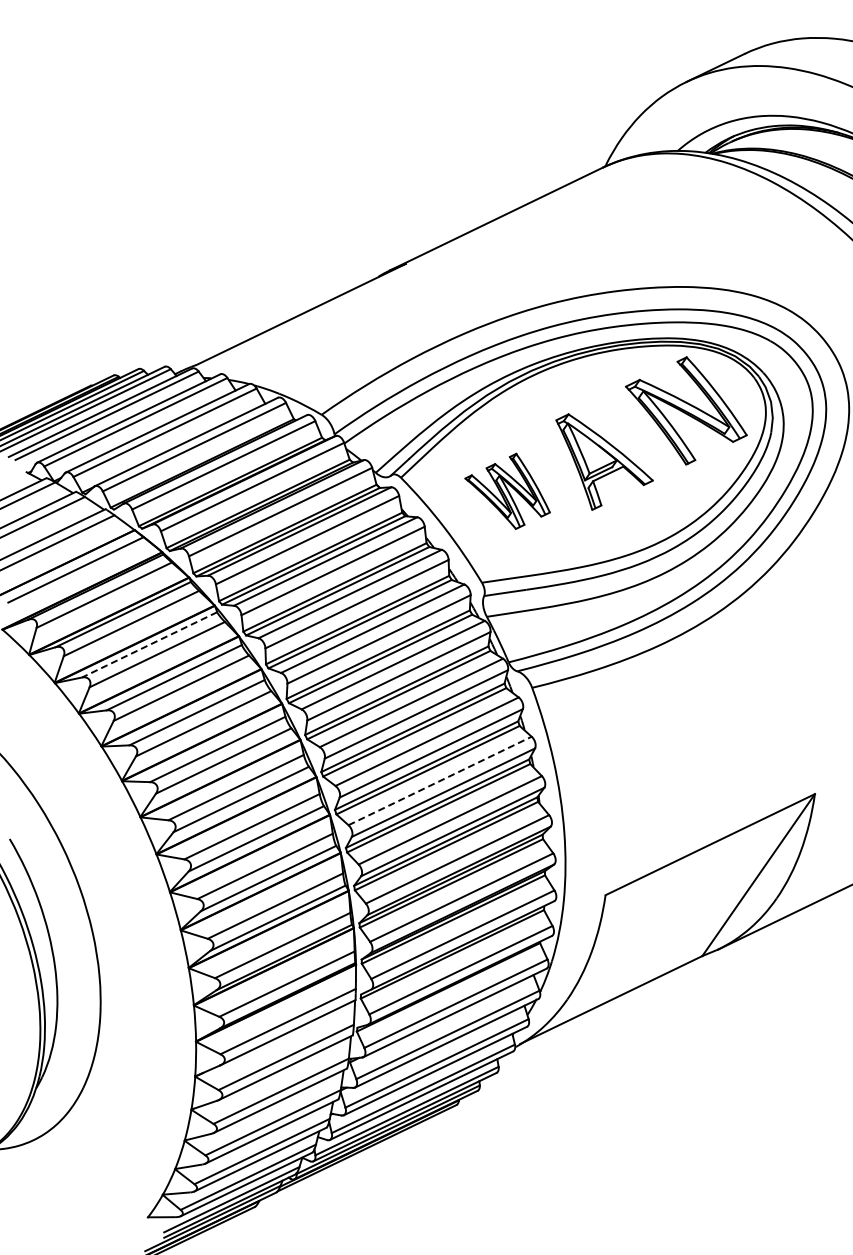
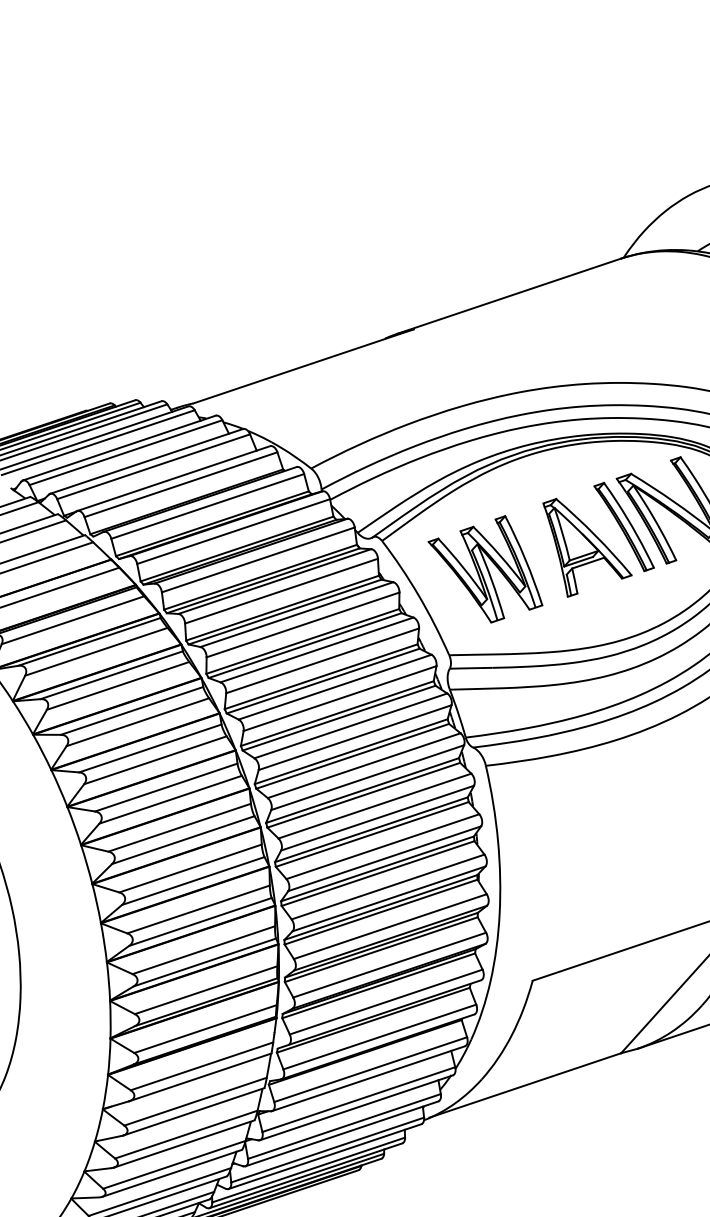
part: (639, 433) -> (624, 526), added
part: (507, 491) -> (486, 567), size x1.43
line: (149, 645) -> (111, 675), dashed -> solid
line: (440, 780) -> (383, 846), dashed -> solid

